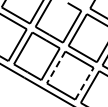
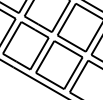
line: (55, 67) -> (44, 56), dashed -> solid
line: (84, 83) -> (73, 72), dashed -> solid

